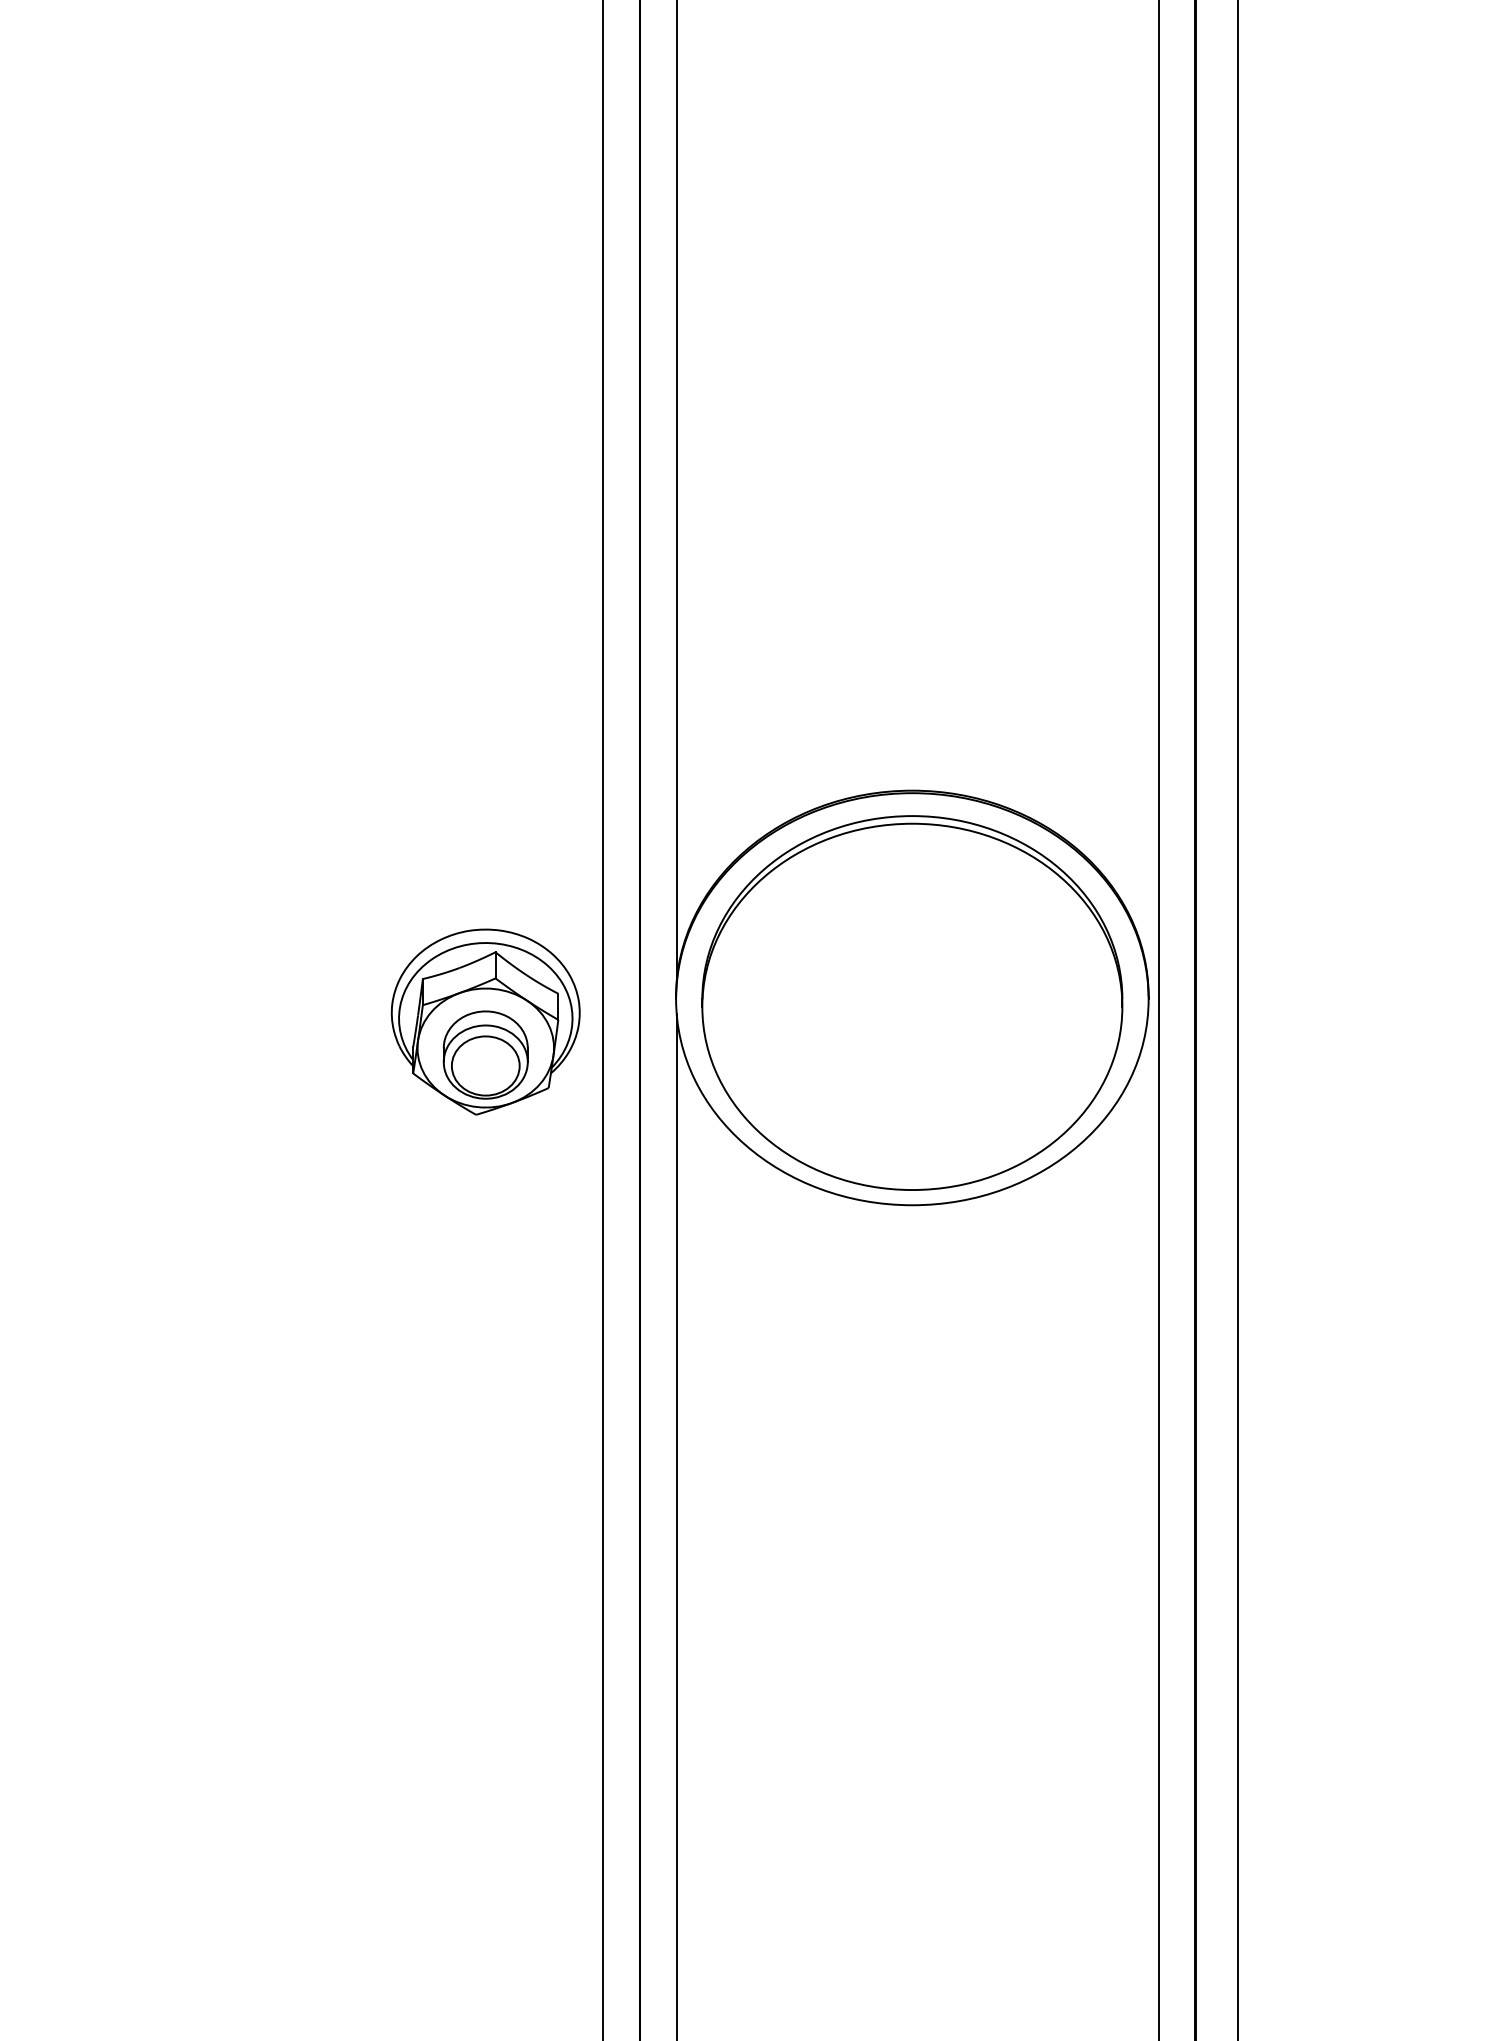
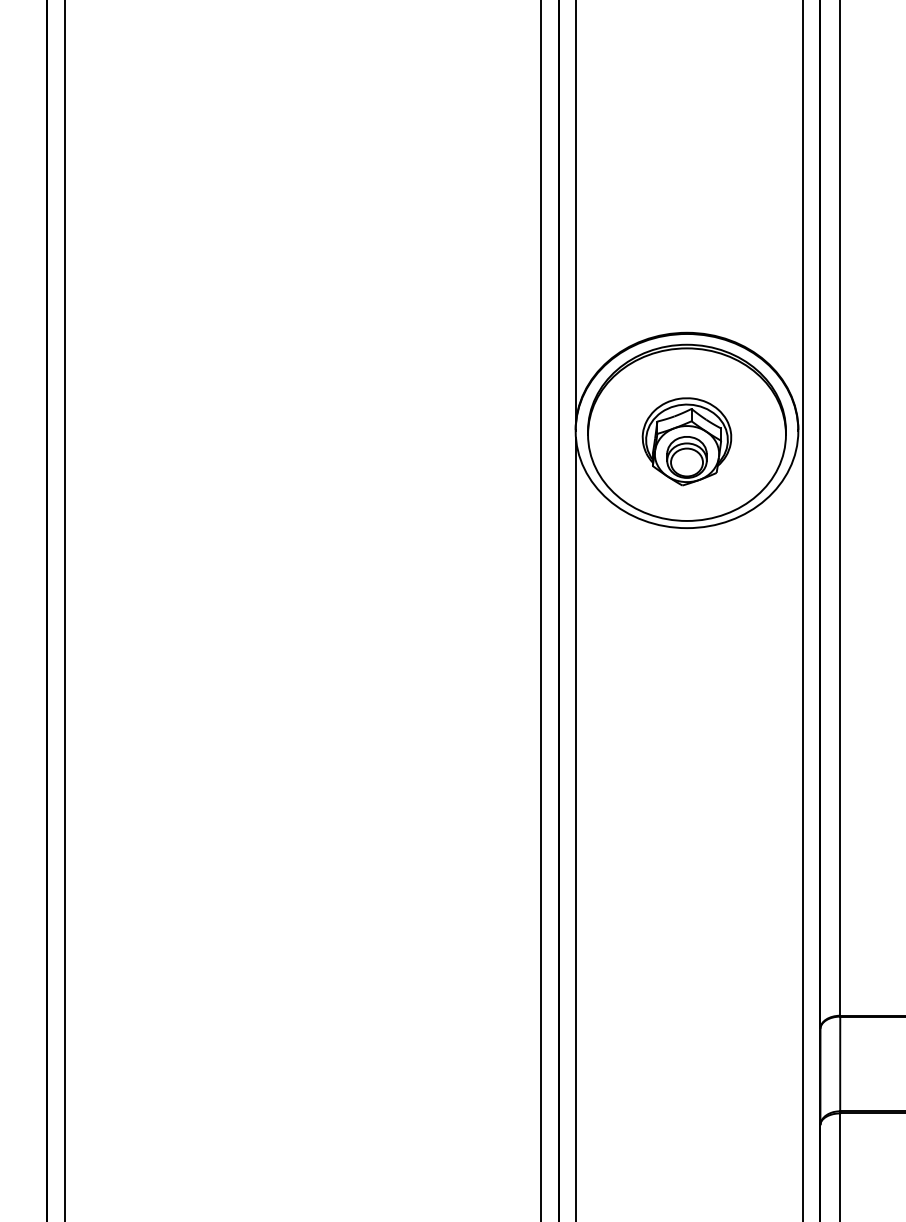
part: (484, 1021) -> (686, 441), moved

